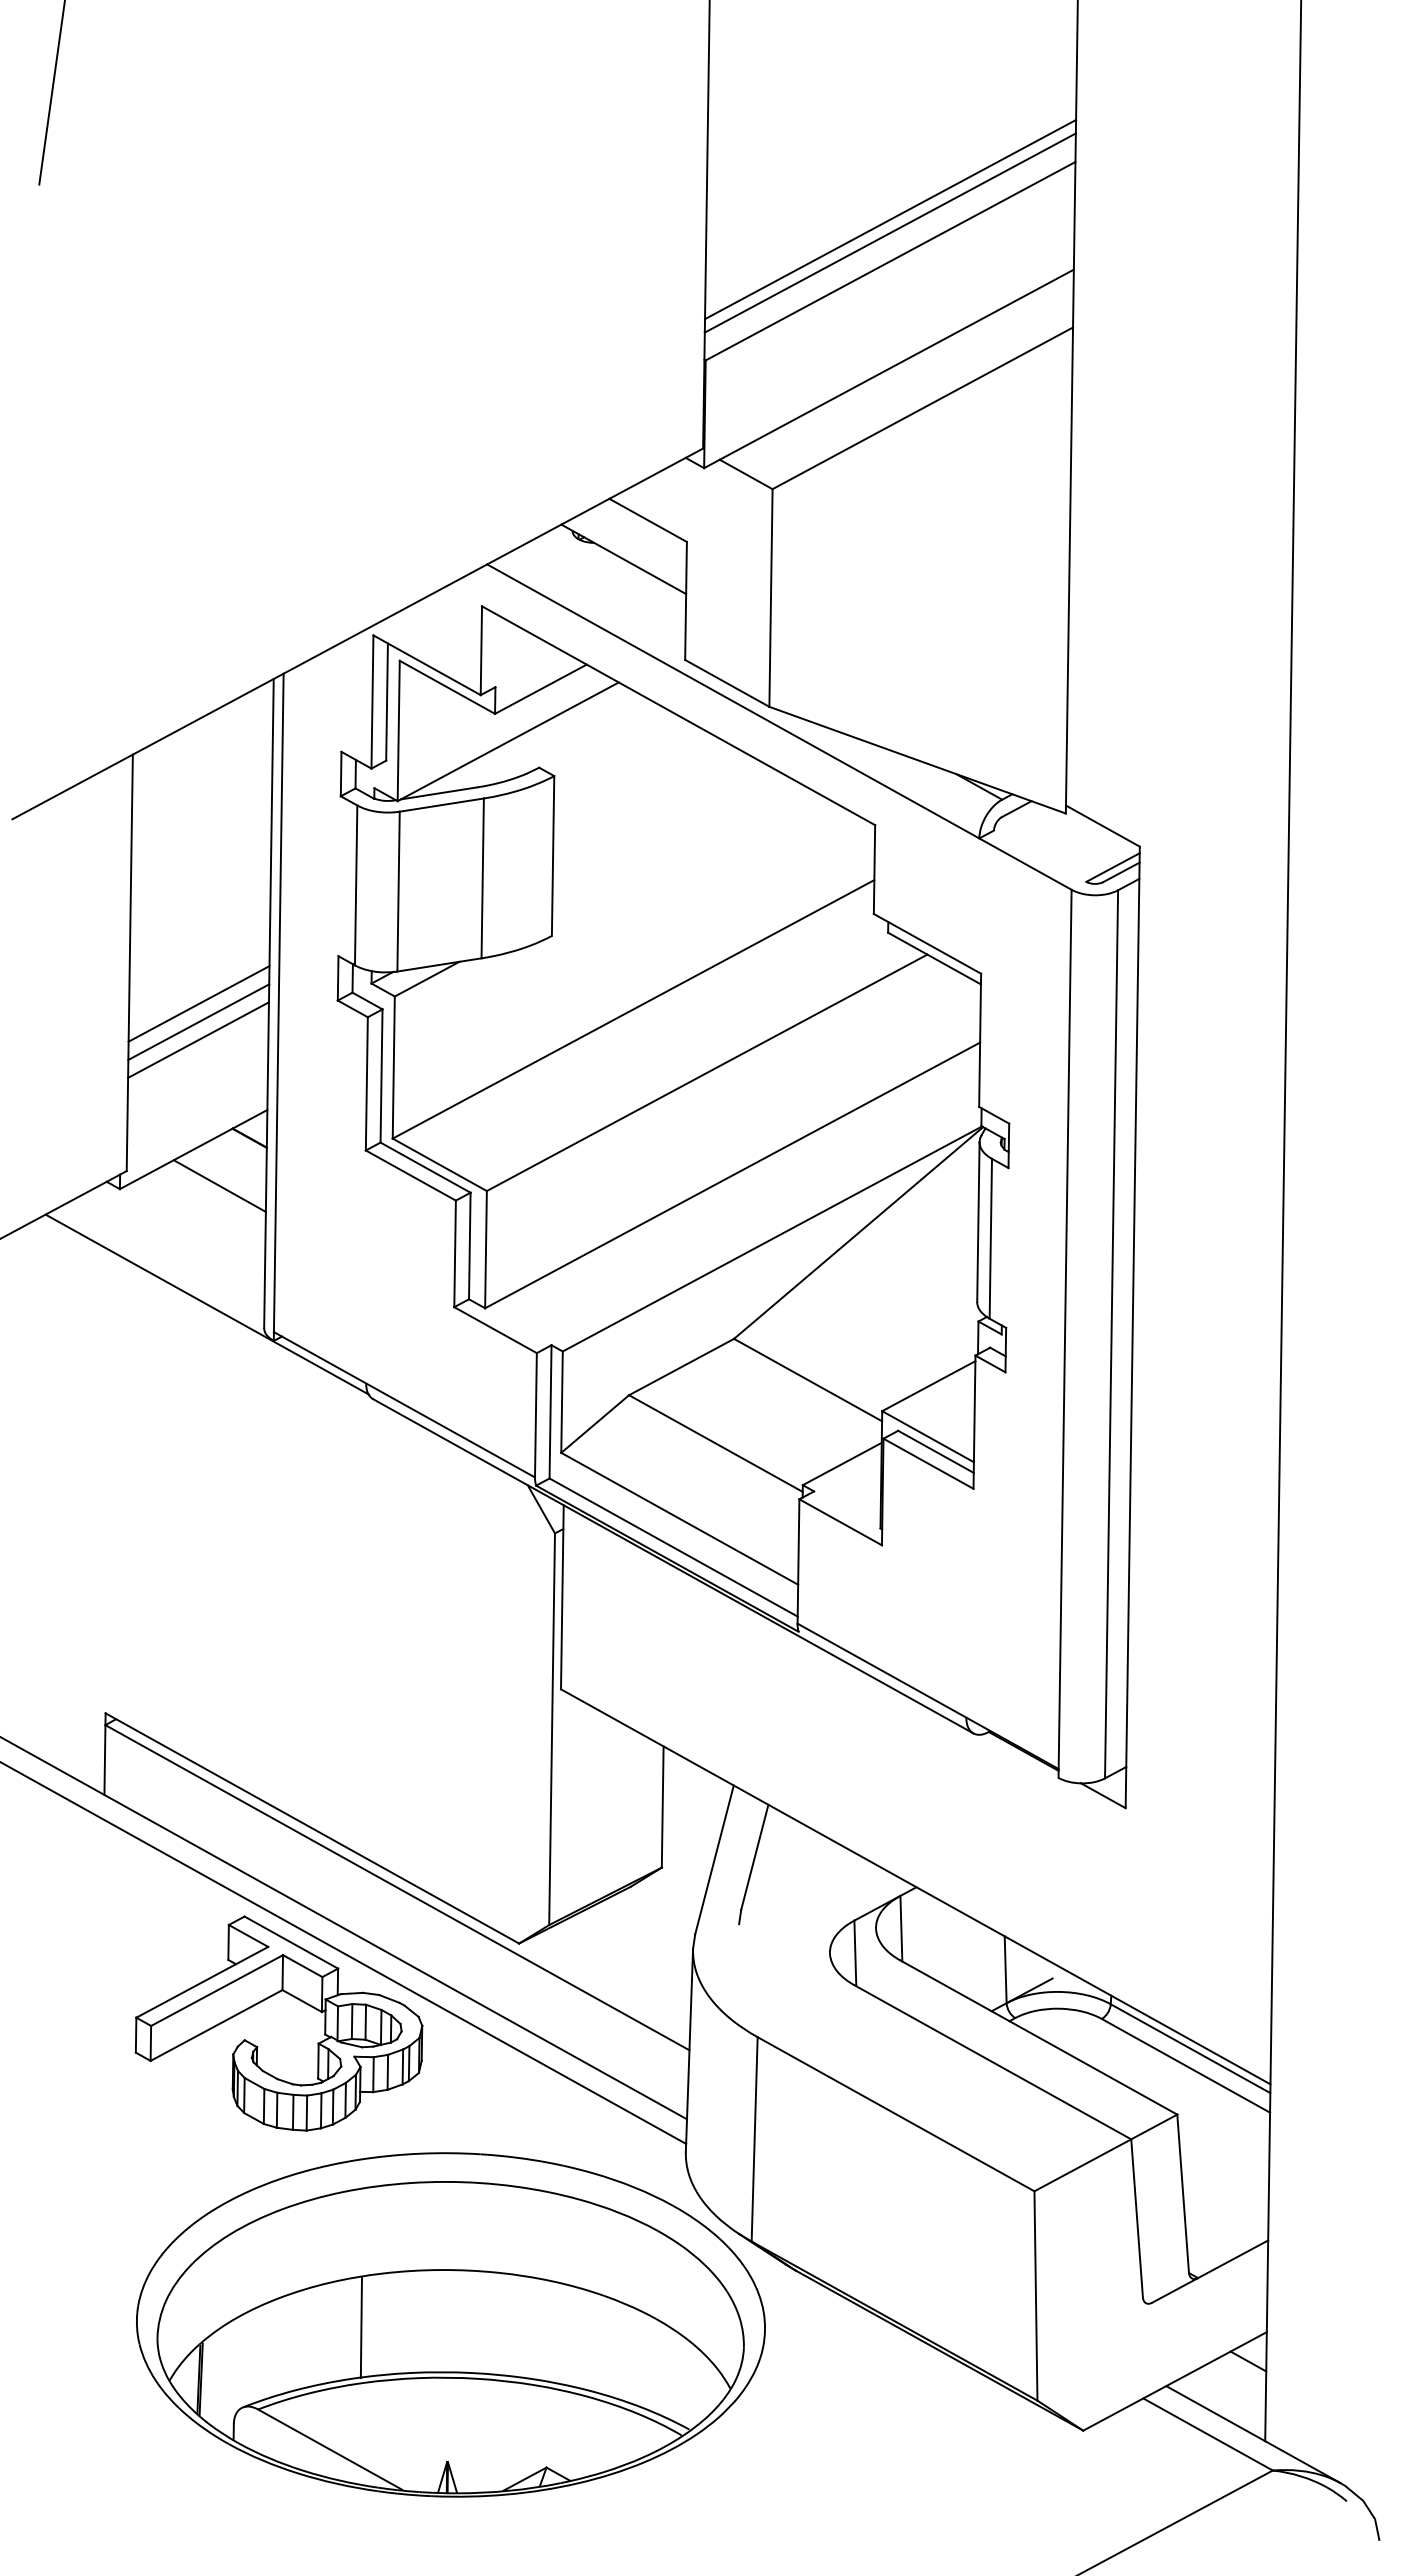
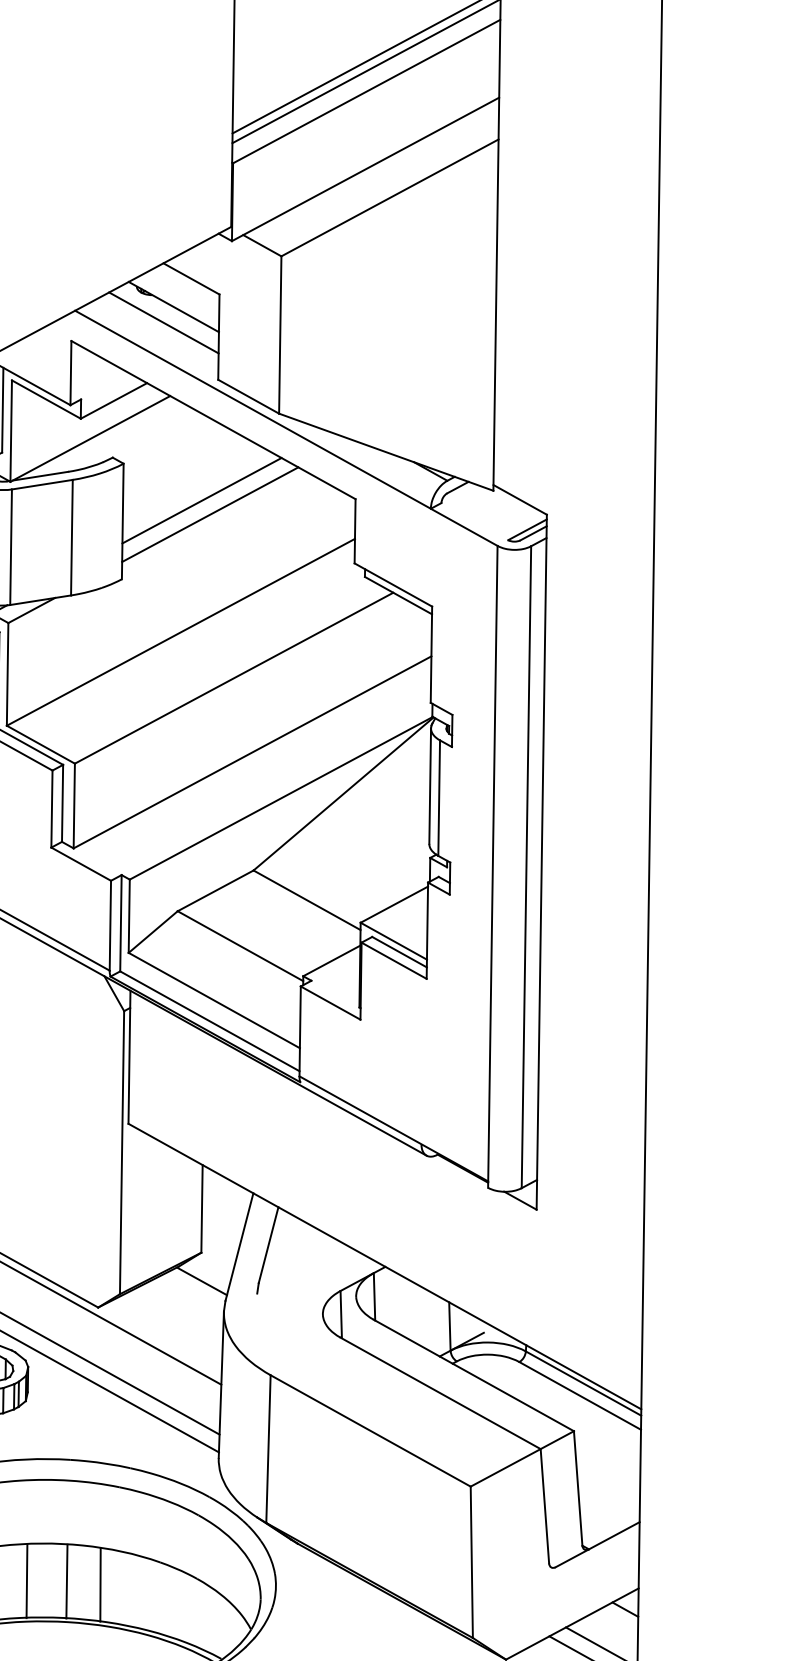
line: (609, 581) -> (163, 323), added
line: (662, 827) -> (201, 500), added
line: (674, 846) -> (210, 514), added
line: (662, 1907) -> (201, 1281), added
line: (420, 2322) -> (26, 1581), added
line: (475, 2322) -> (66, 1581), added
line: (522, 2327) -> (100, 1585), added

